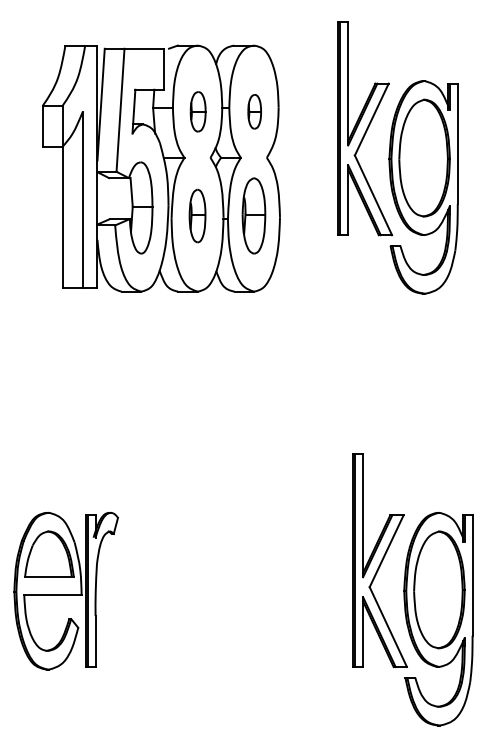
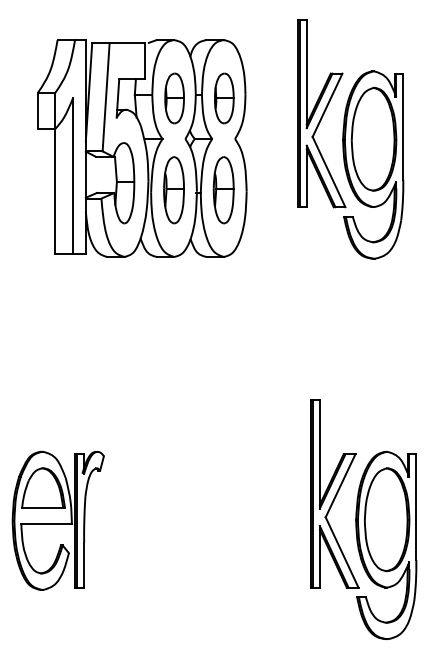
part: (198, 111) -> (174, 98), size x1.43
part: (254, 111) -> (224, 98), size x1.67
part: (196, 216) -> (173, 190), size x1.43

